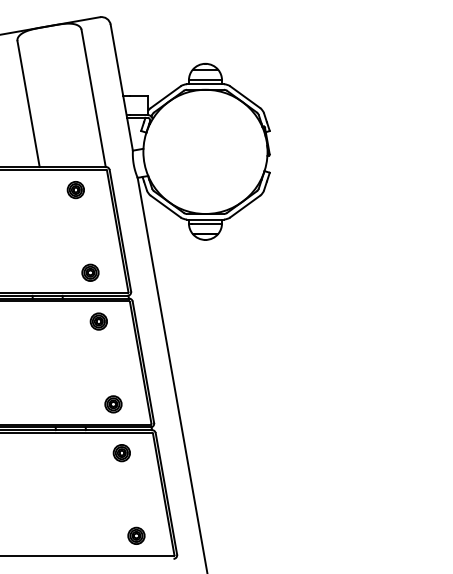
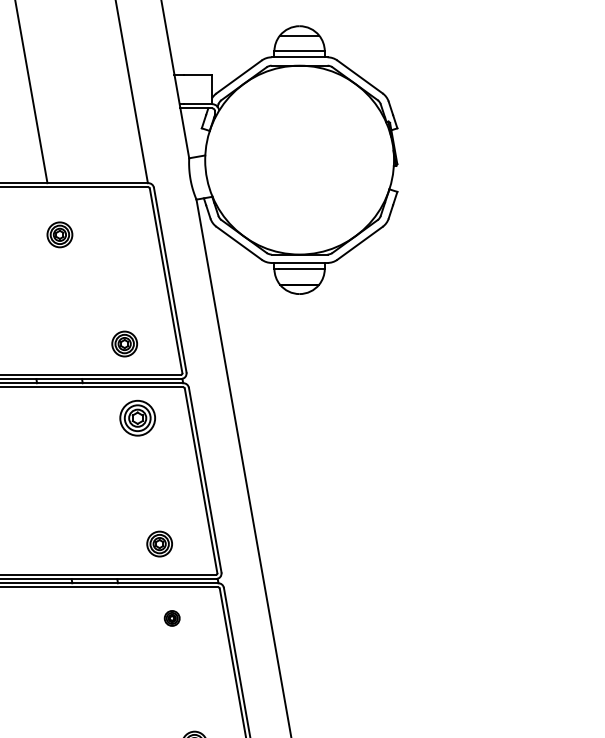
part: (75, 190) -> (59, 235), moved
part: (98, 321) -> (136, 418), size x1.4
part: (121, 453) -> (171, 618), size x0.6

